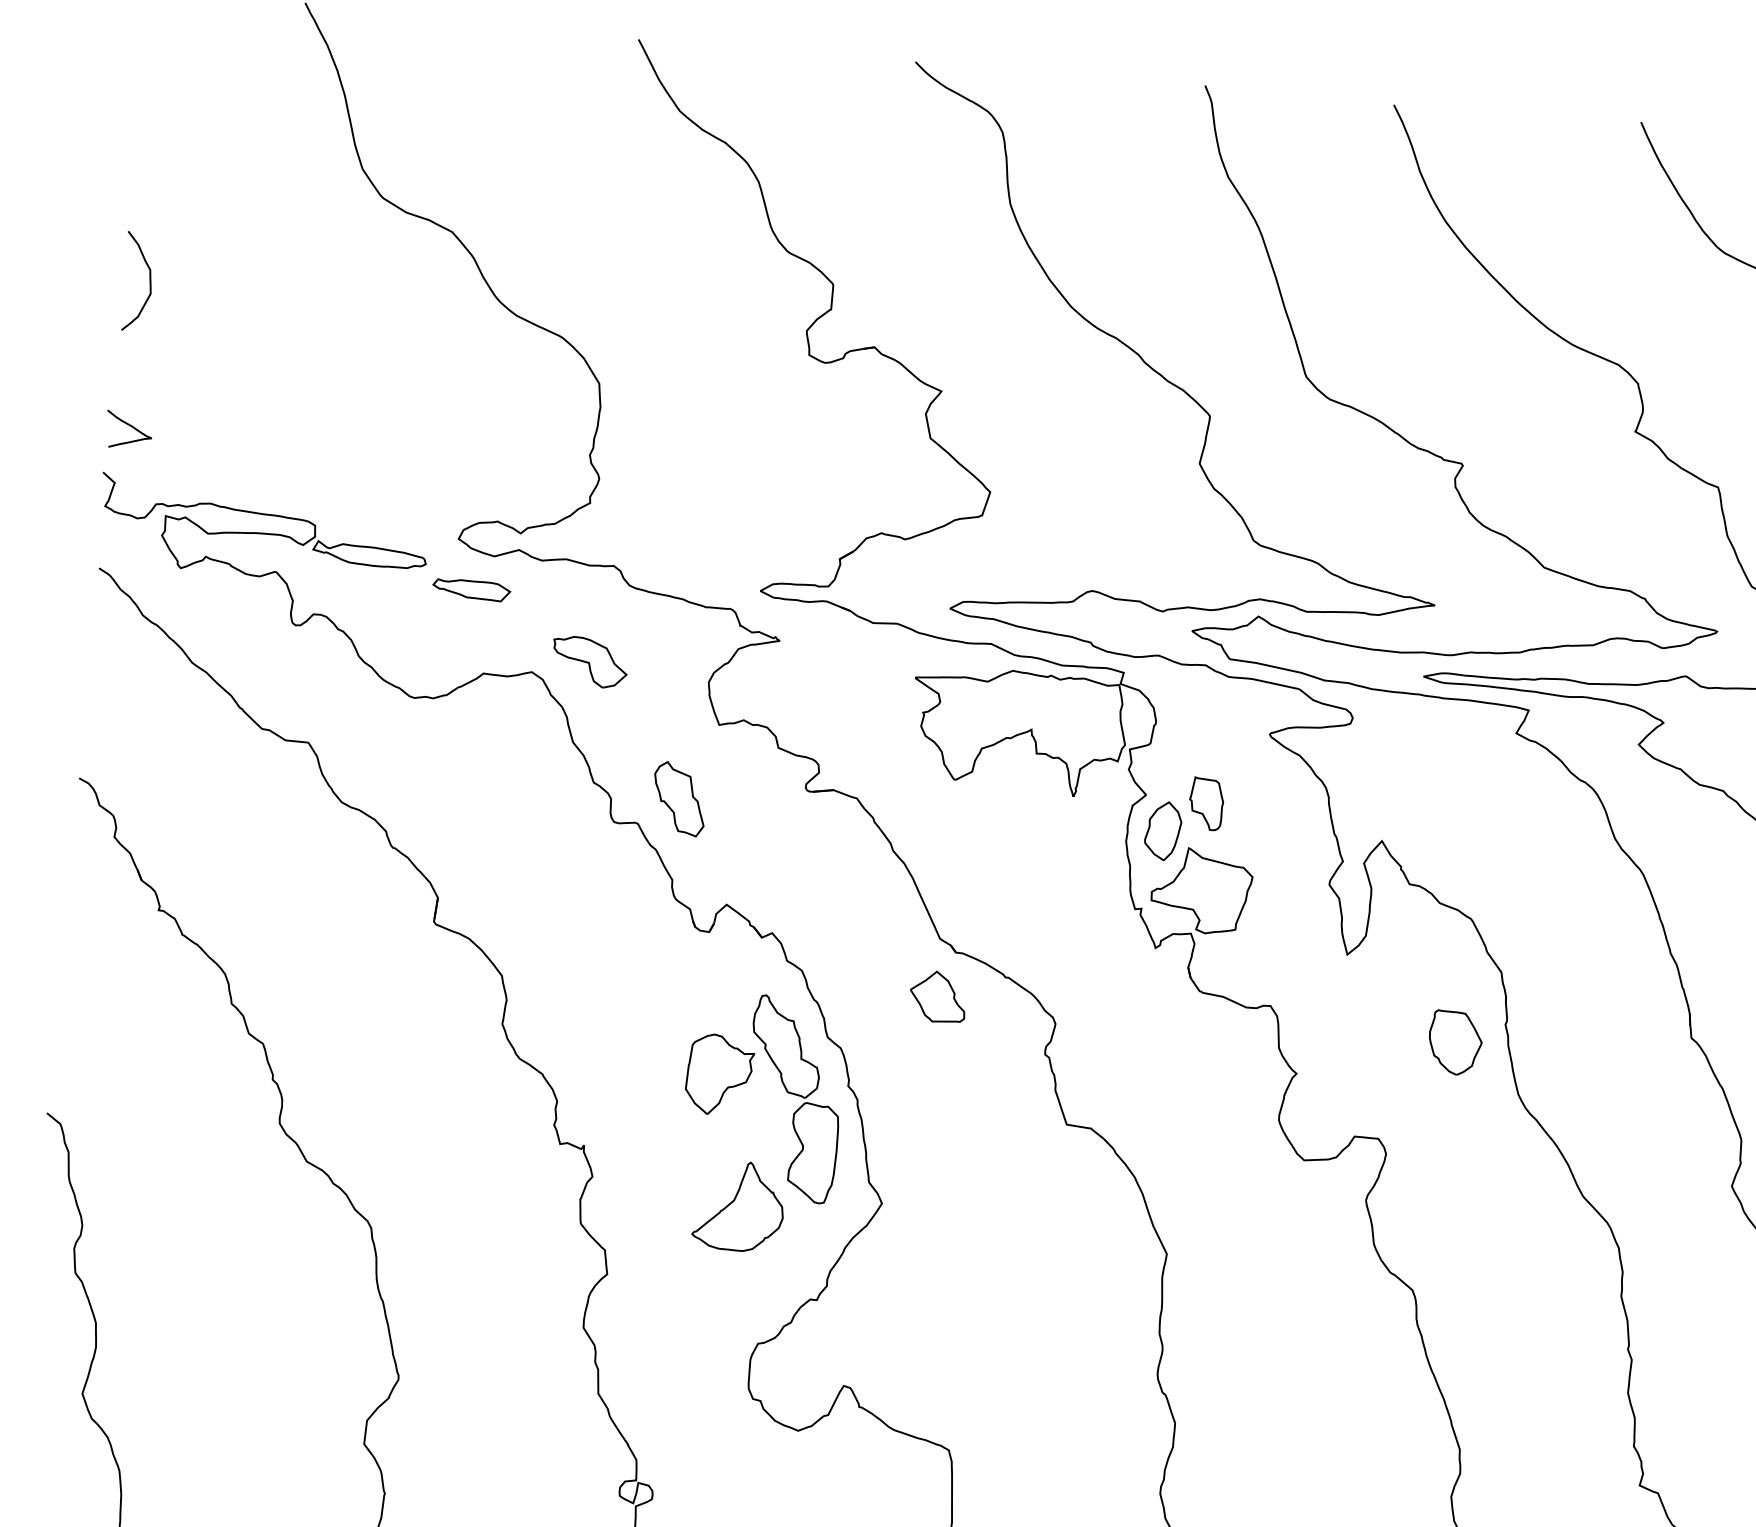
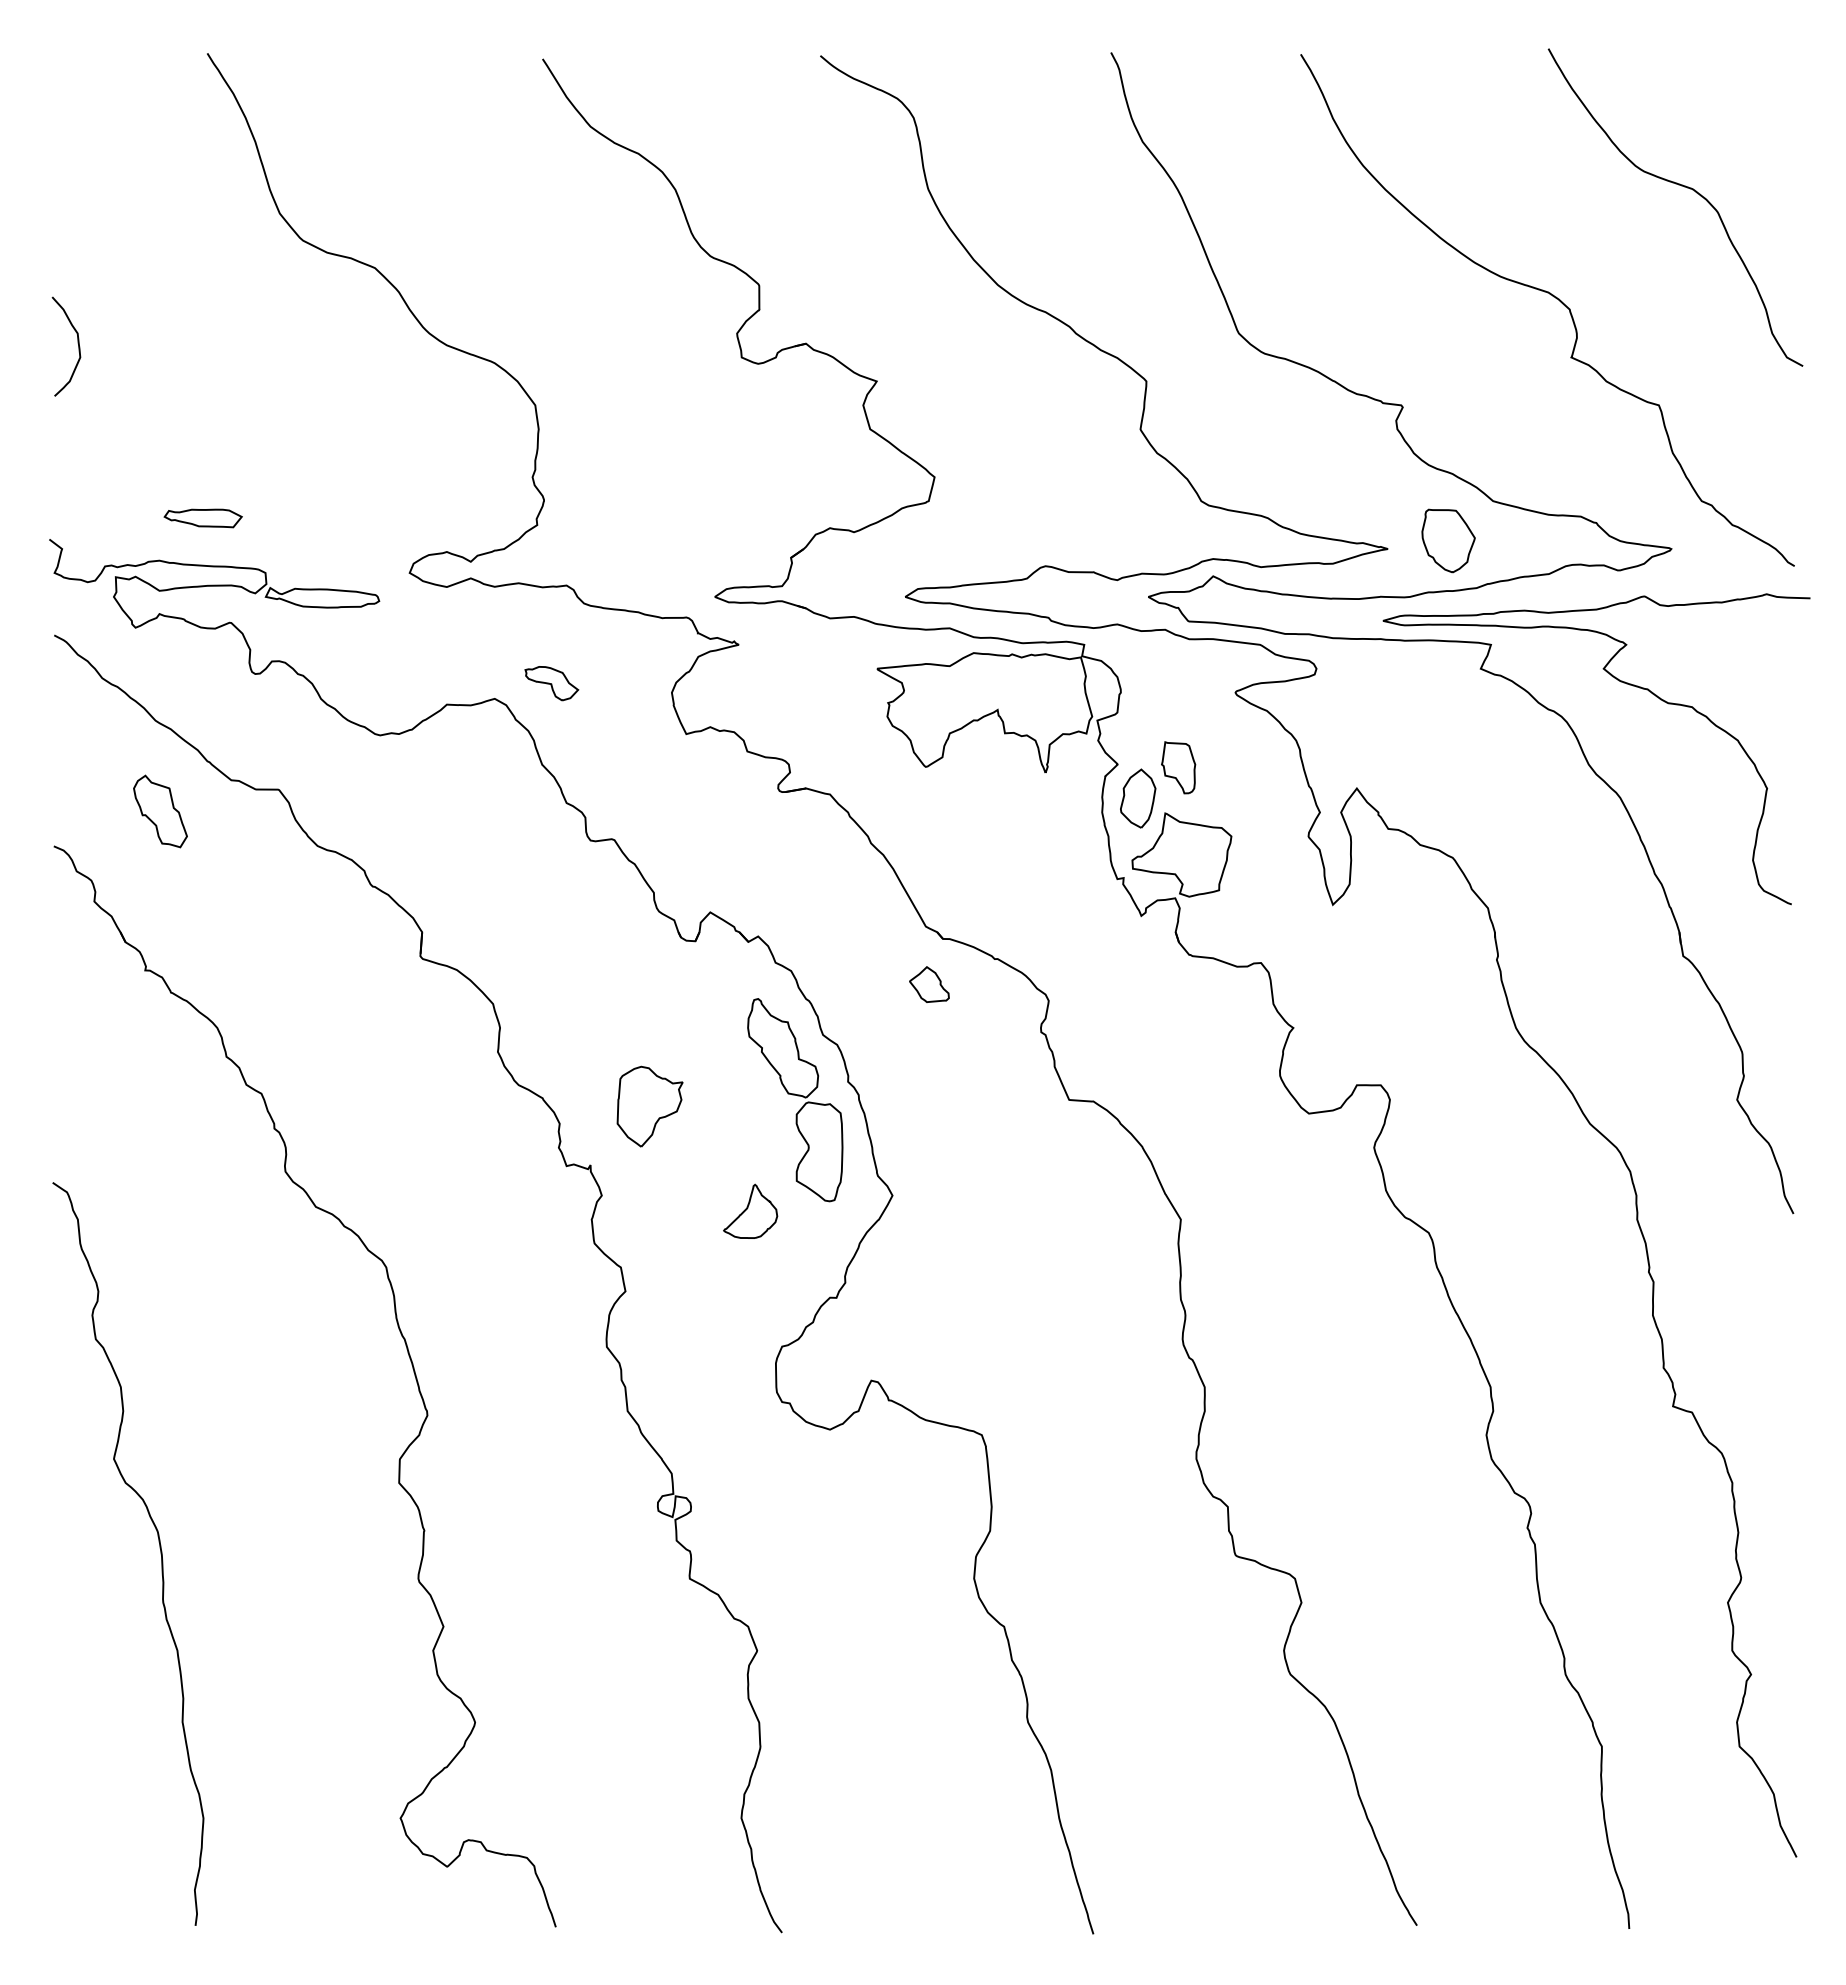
curve: (130, 426) -> (72, 491), removed
part: (470, 589) -> (202, 518), moved
part: (589, 662) -> (551, 683), size x0.7
part: (679, 799) -> (160, 811), moved
part: (938, 996) -> (929, 984), size x0.7
part: (1455, 1042) -> (1448, 540), moved
part: (719, 1074) -> (649, 1106), moved
part: (739, 1206) -> (750, 1211), size x0.6

